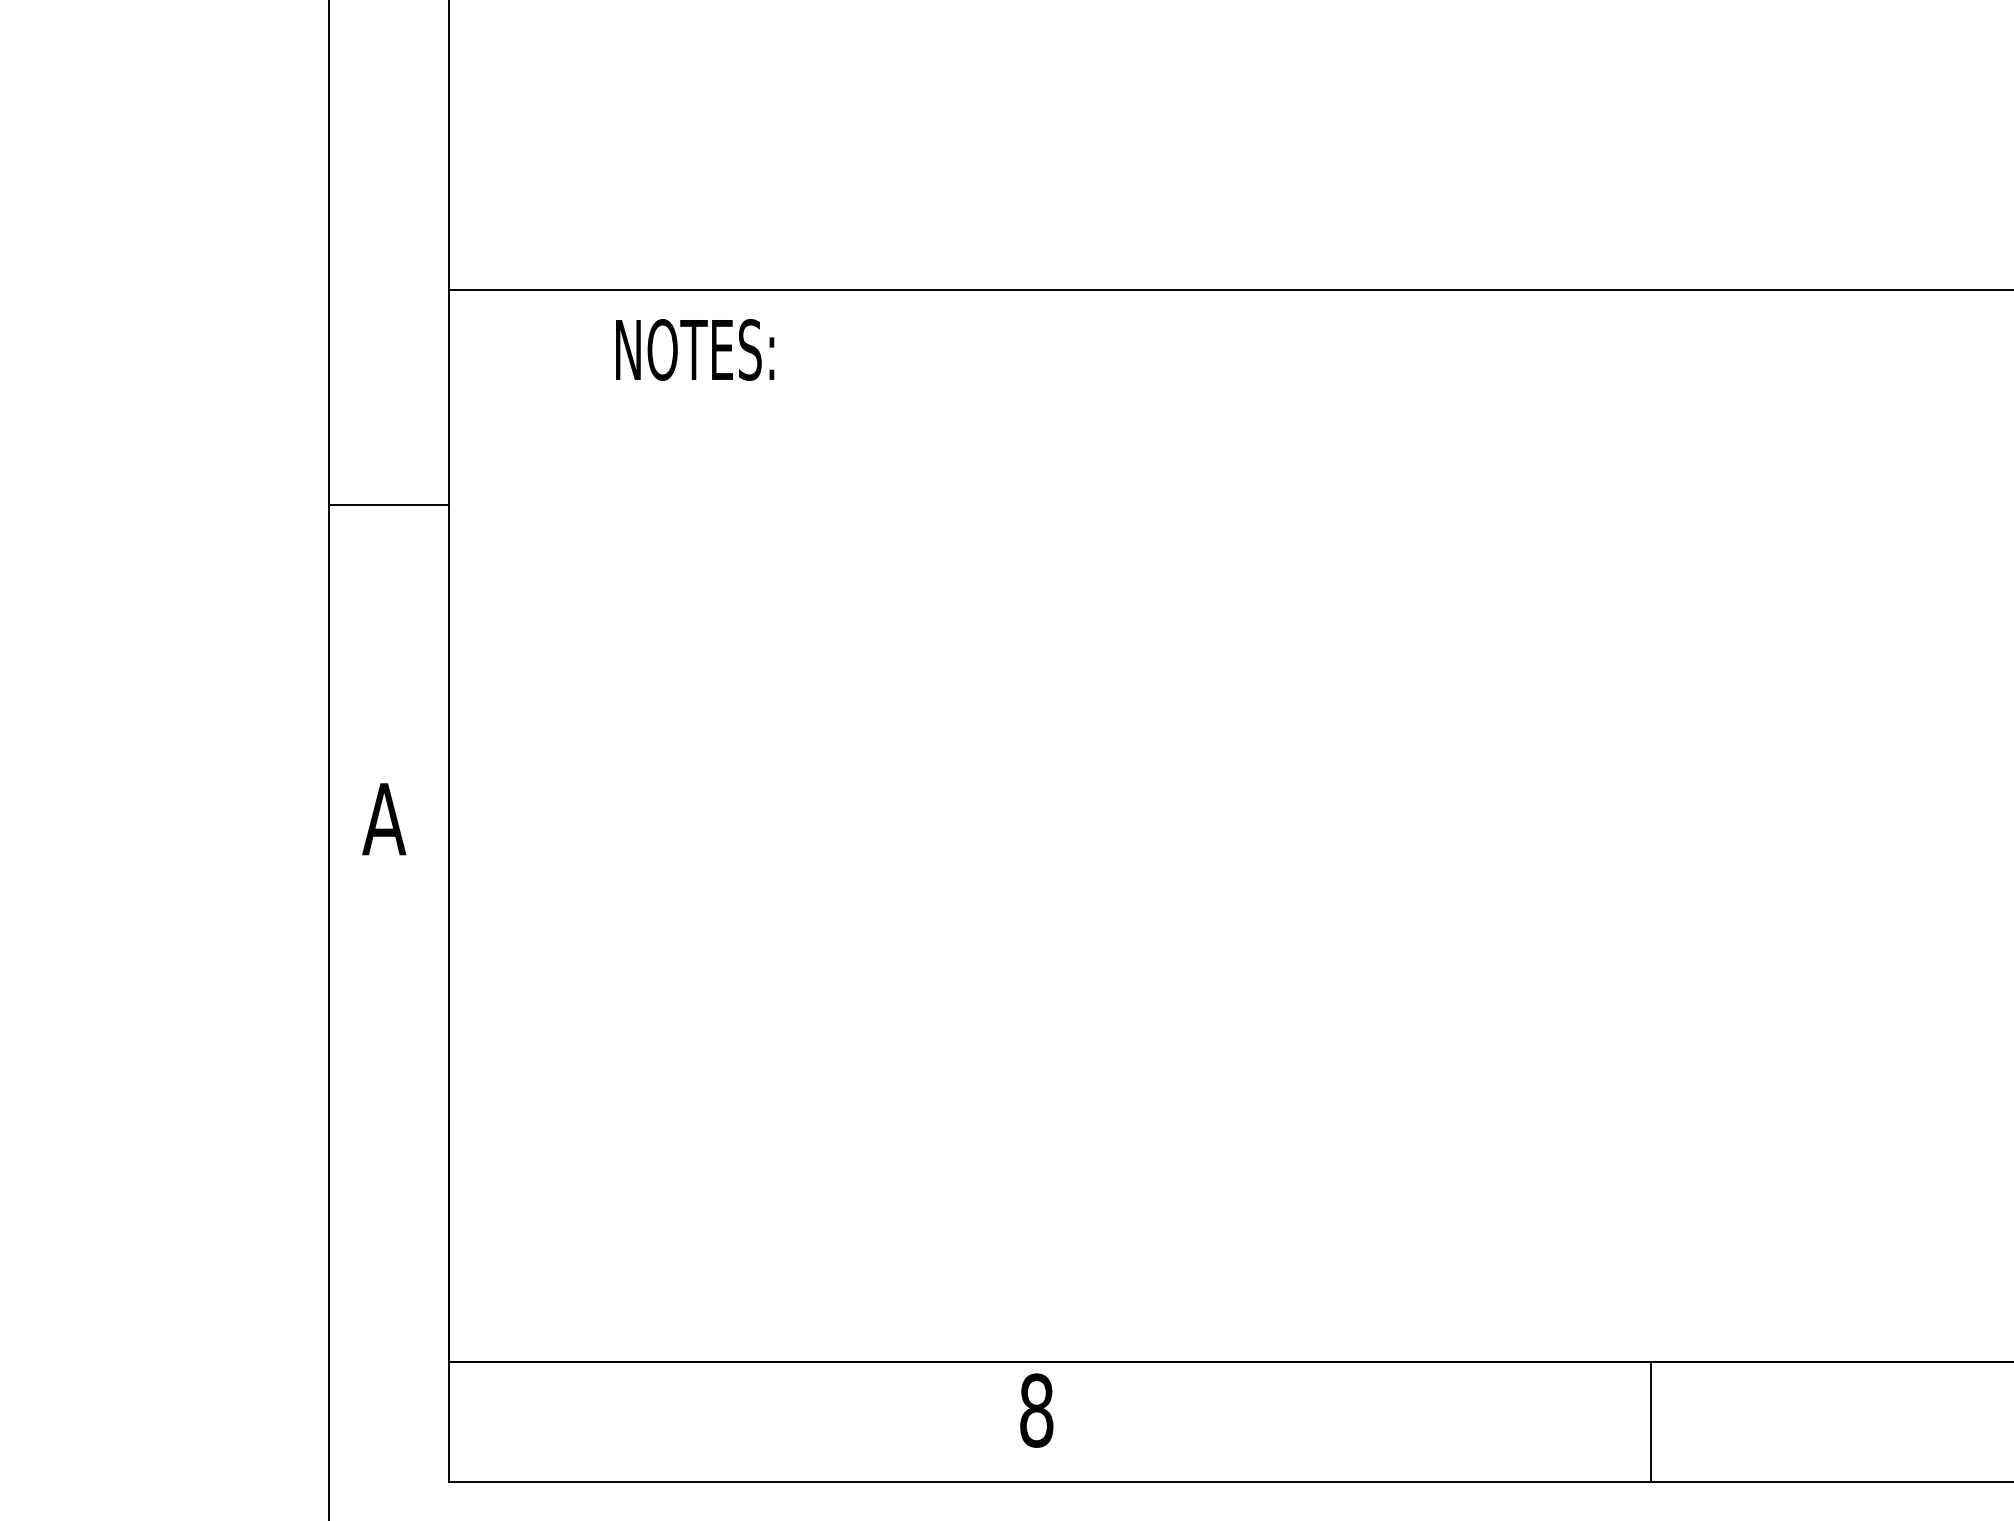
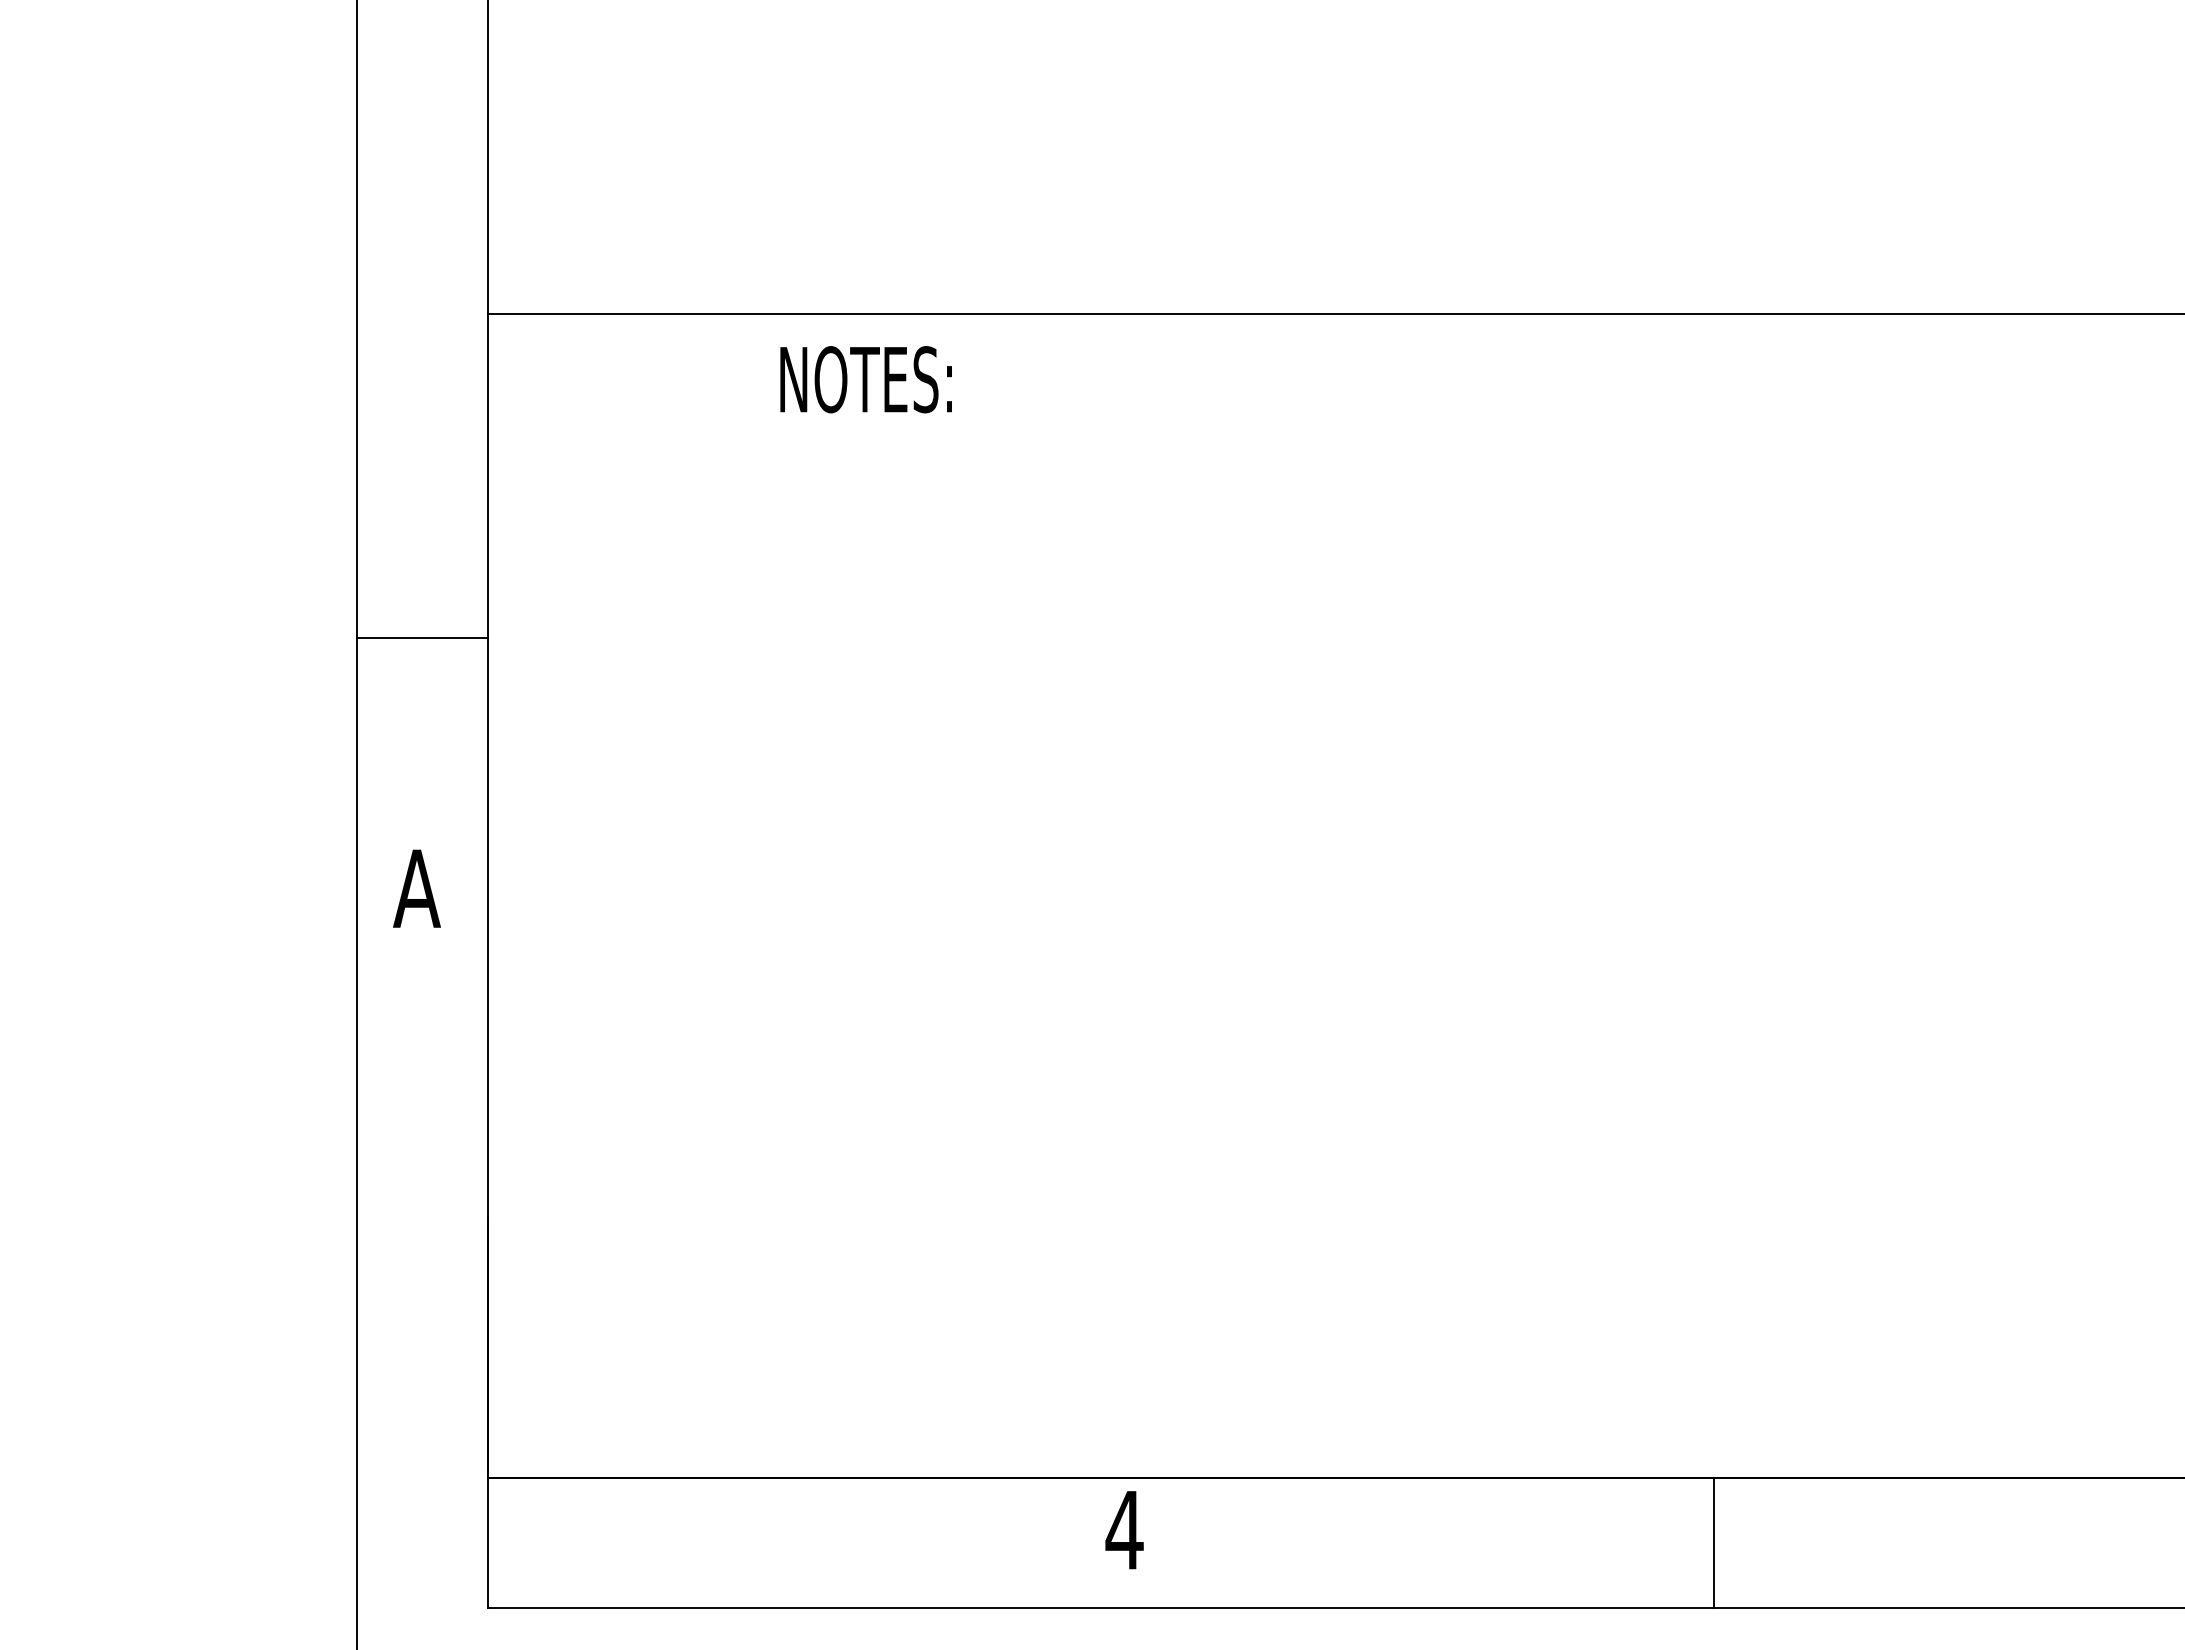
text: (694, 349) -> (865, 379), moved
line: (389, 504) -> (422, 637), moved
text: (1036, 1409) -> (1124, 1529), 8 -> 4
line: (1650, 1421) -> (1713, 1542), moved

